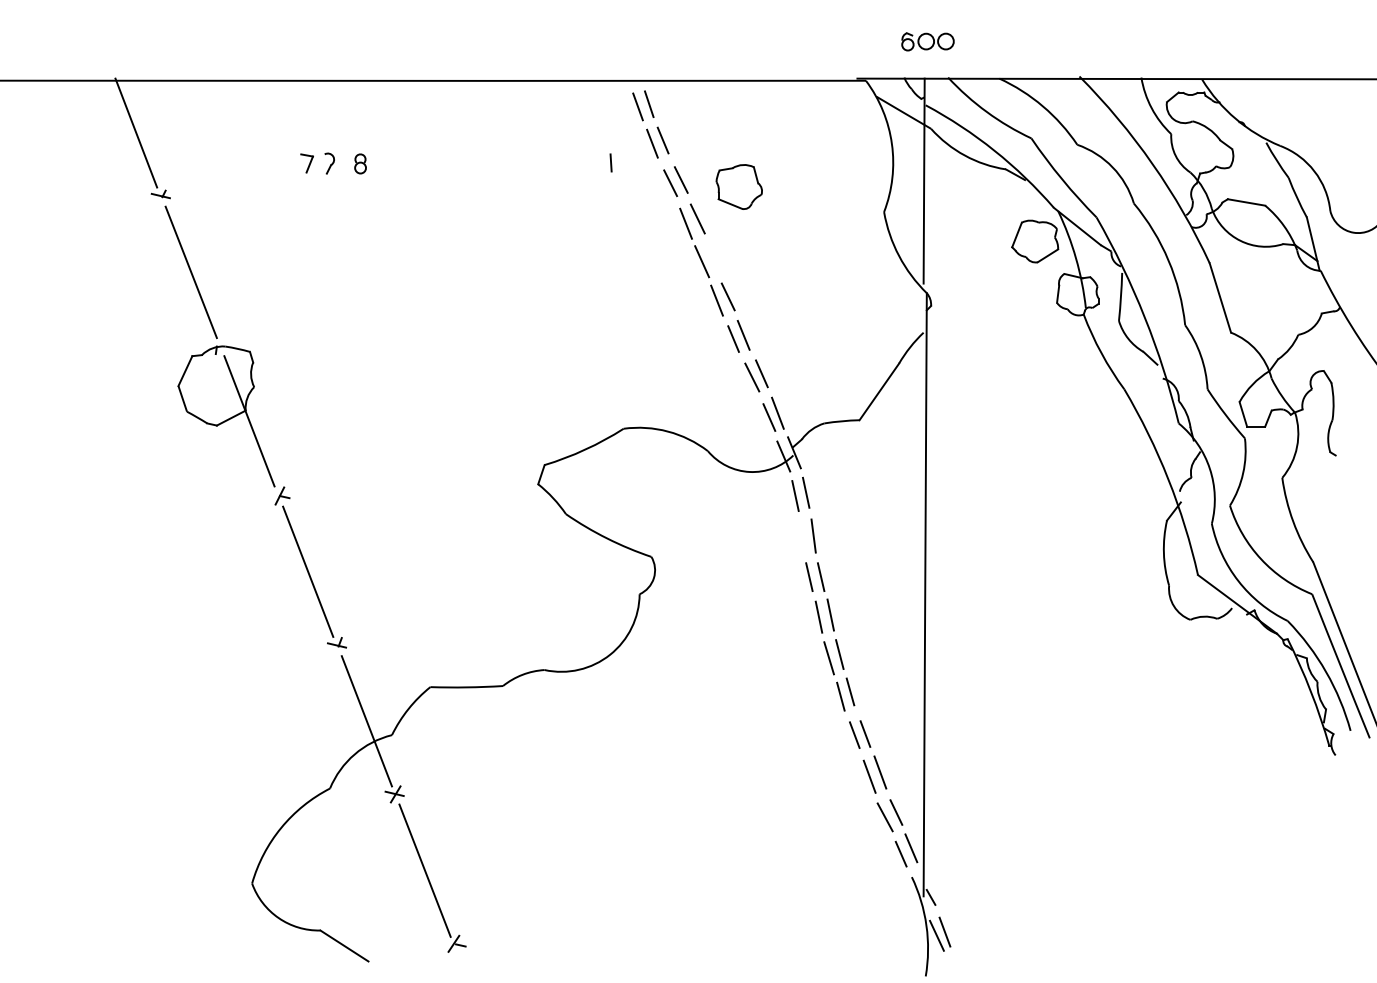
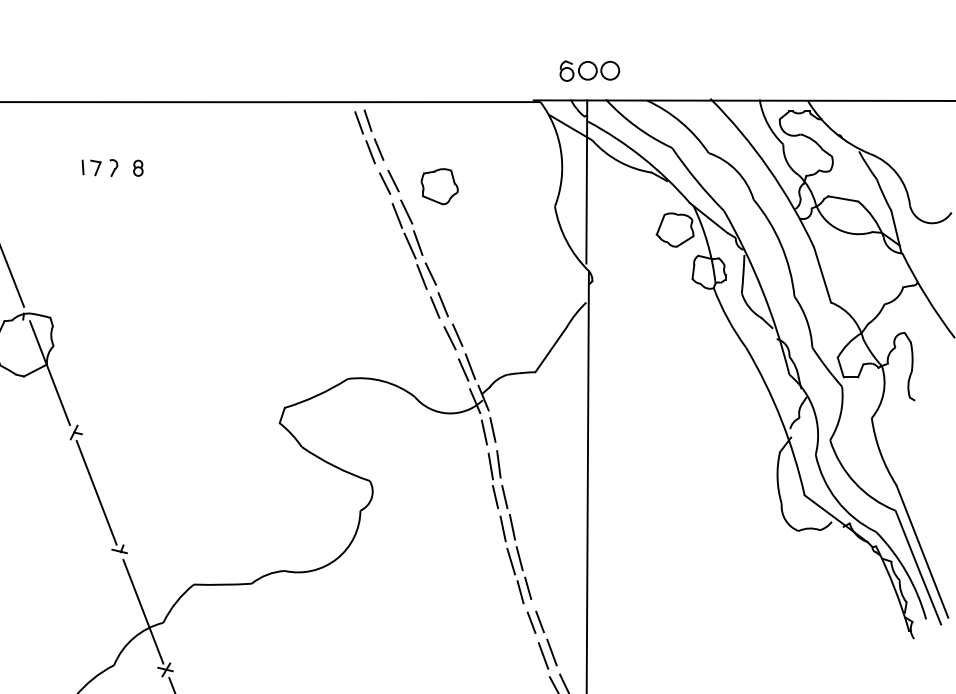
part: (927, 41) -> (589, 70), size x1.43
line: (610, 162) -> (82, 167), moved
line: (711, 257) -> (417, 242), added
line: (803, 538) -> (490, 466), added

